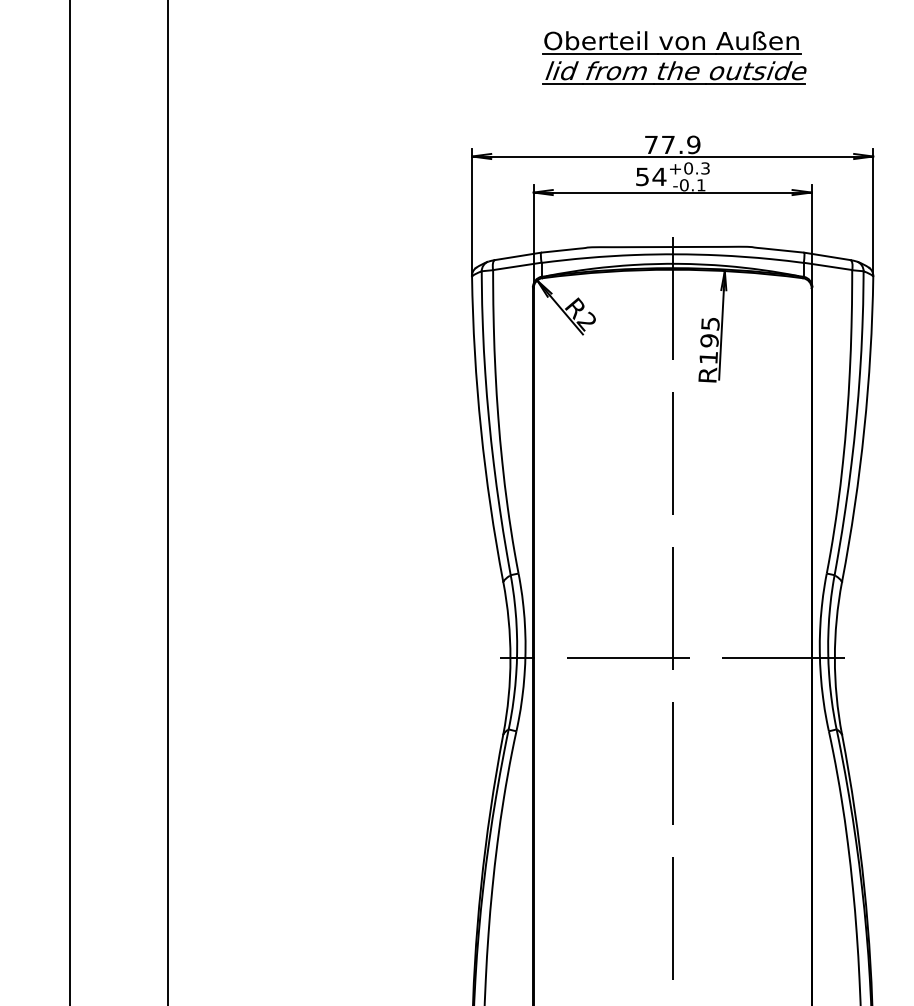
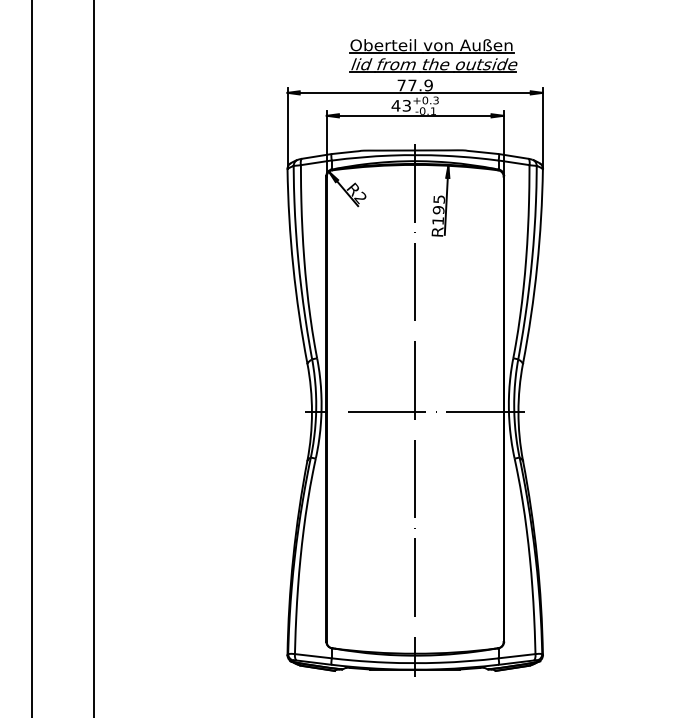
part: (674, 56) -> (433, 55), moved
text: (651, 176) -> (401, 105), 54 -> 43

